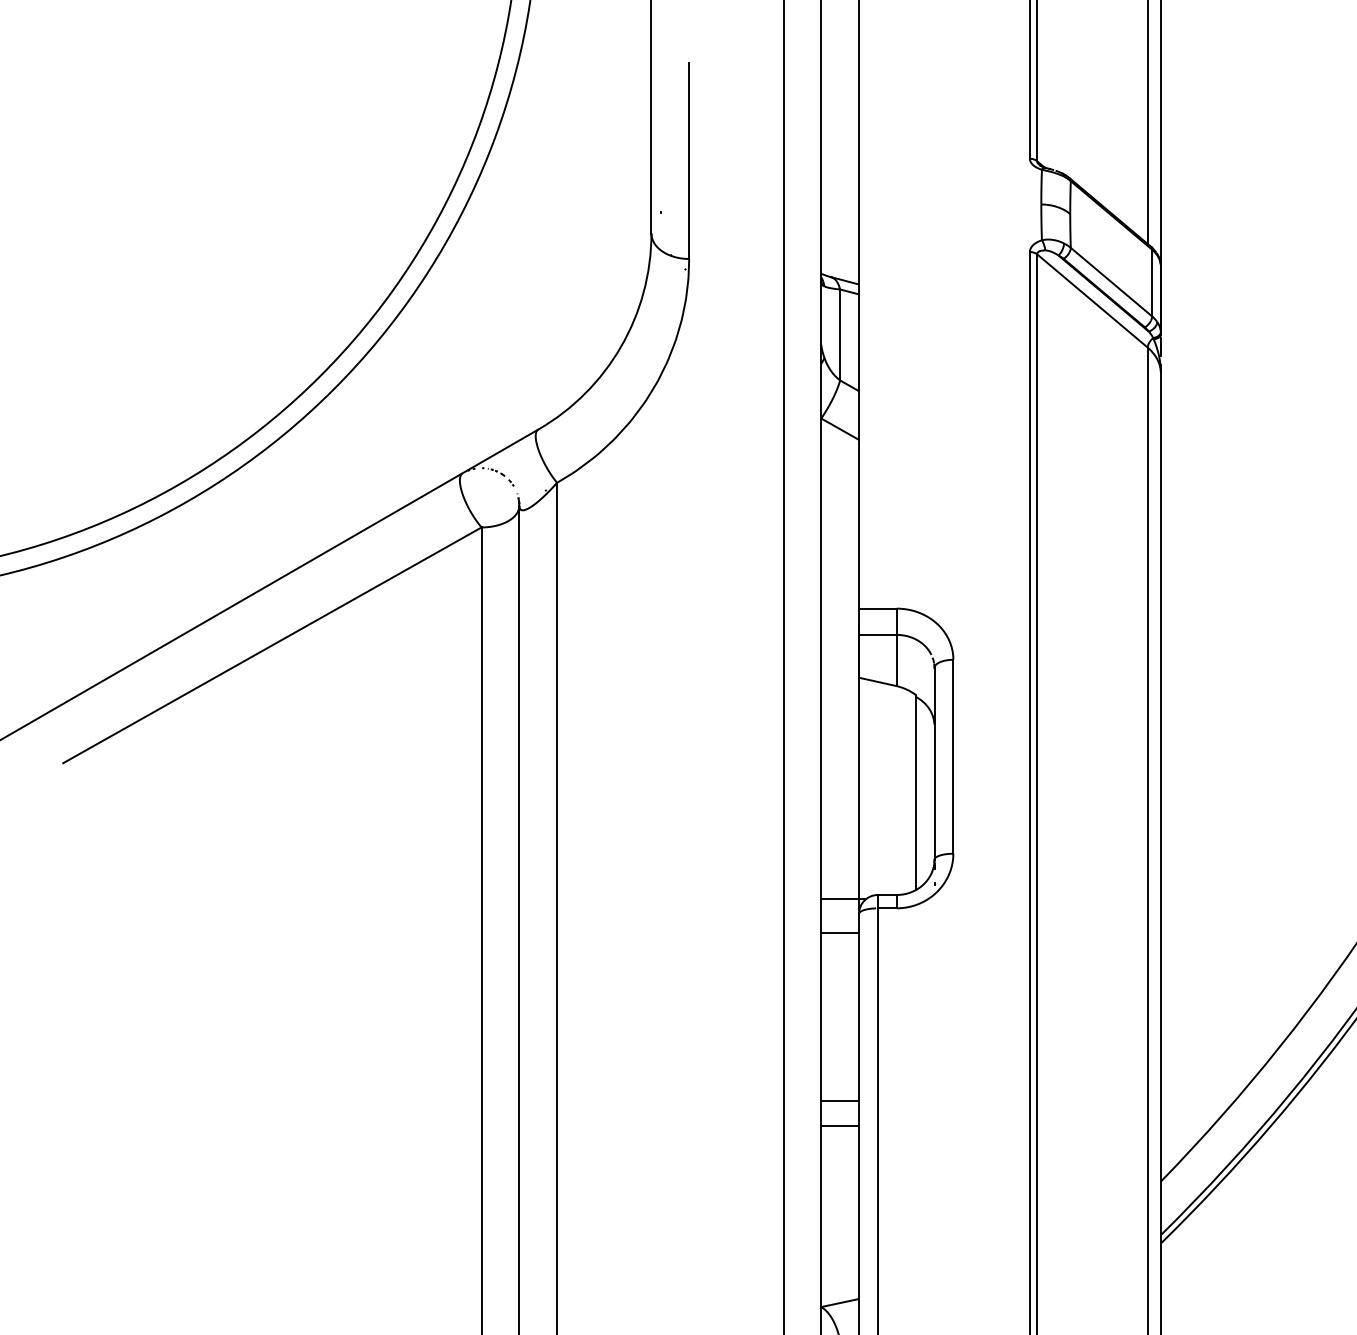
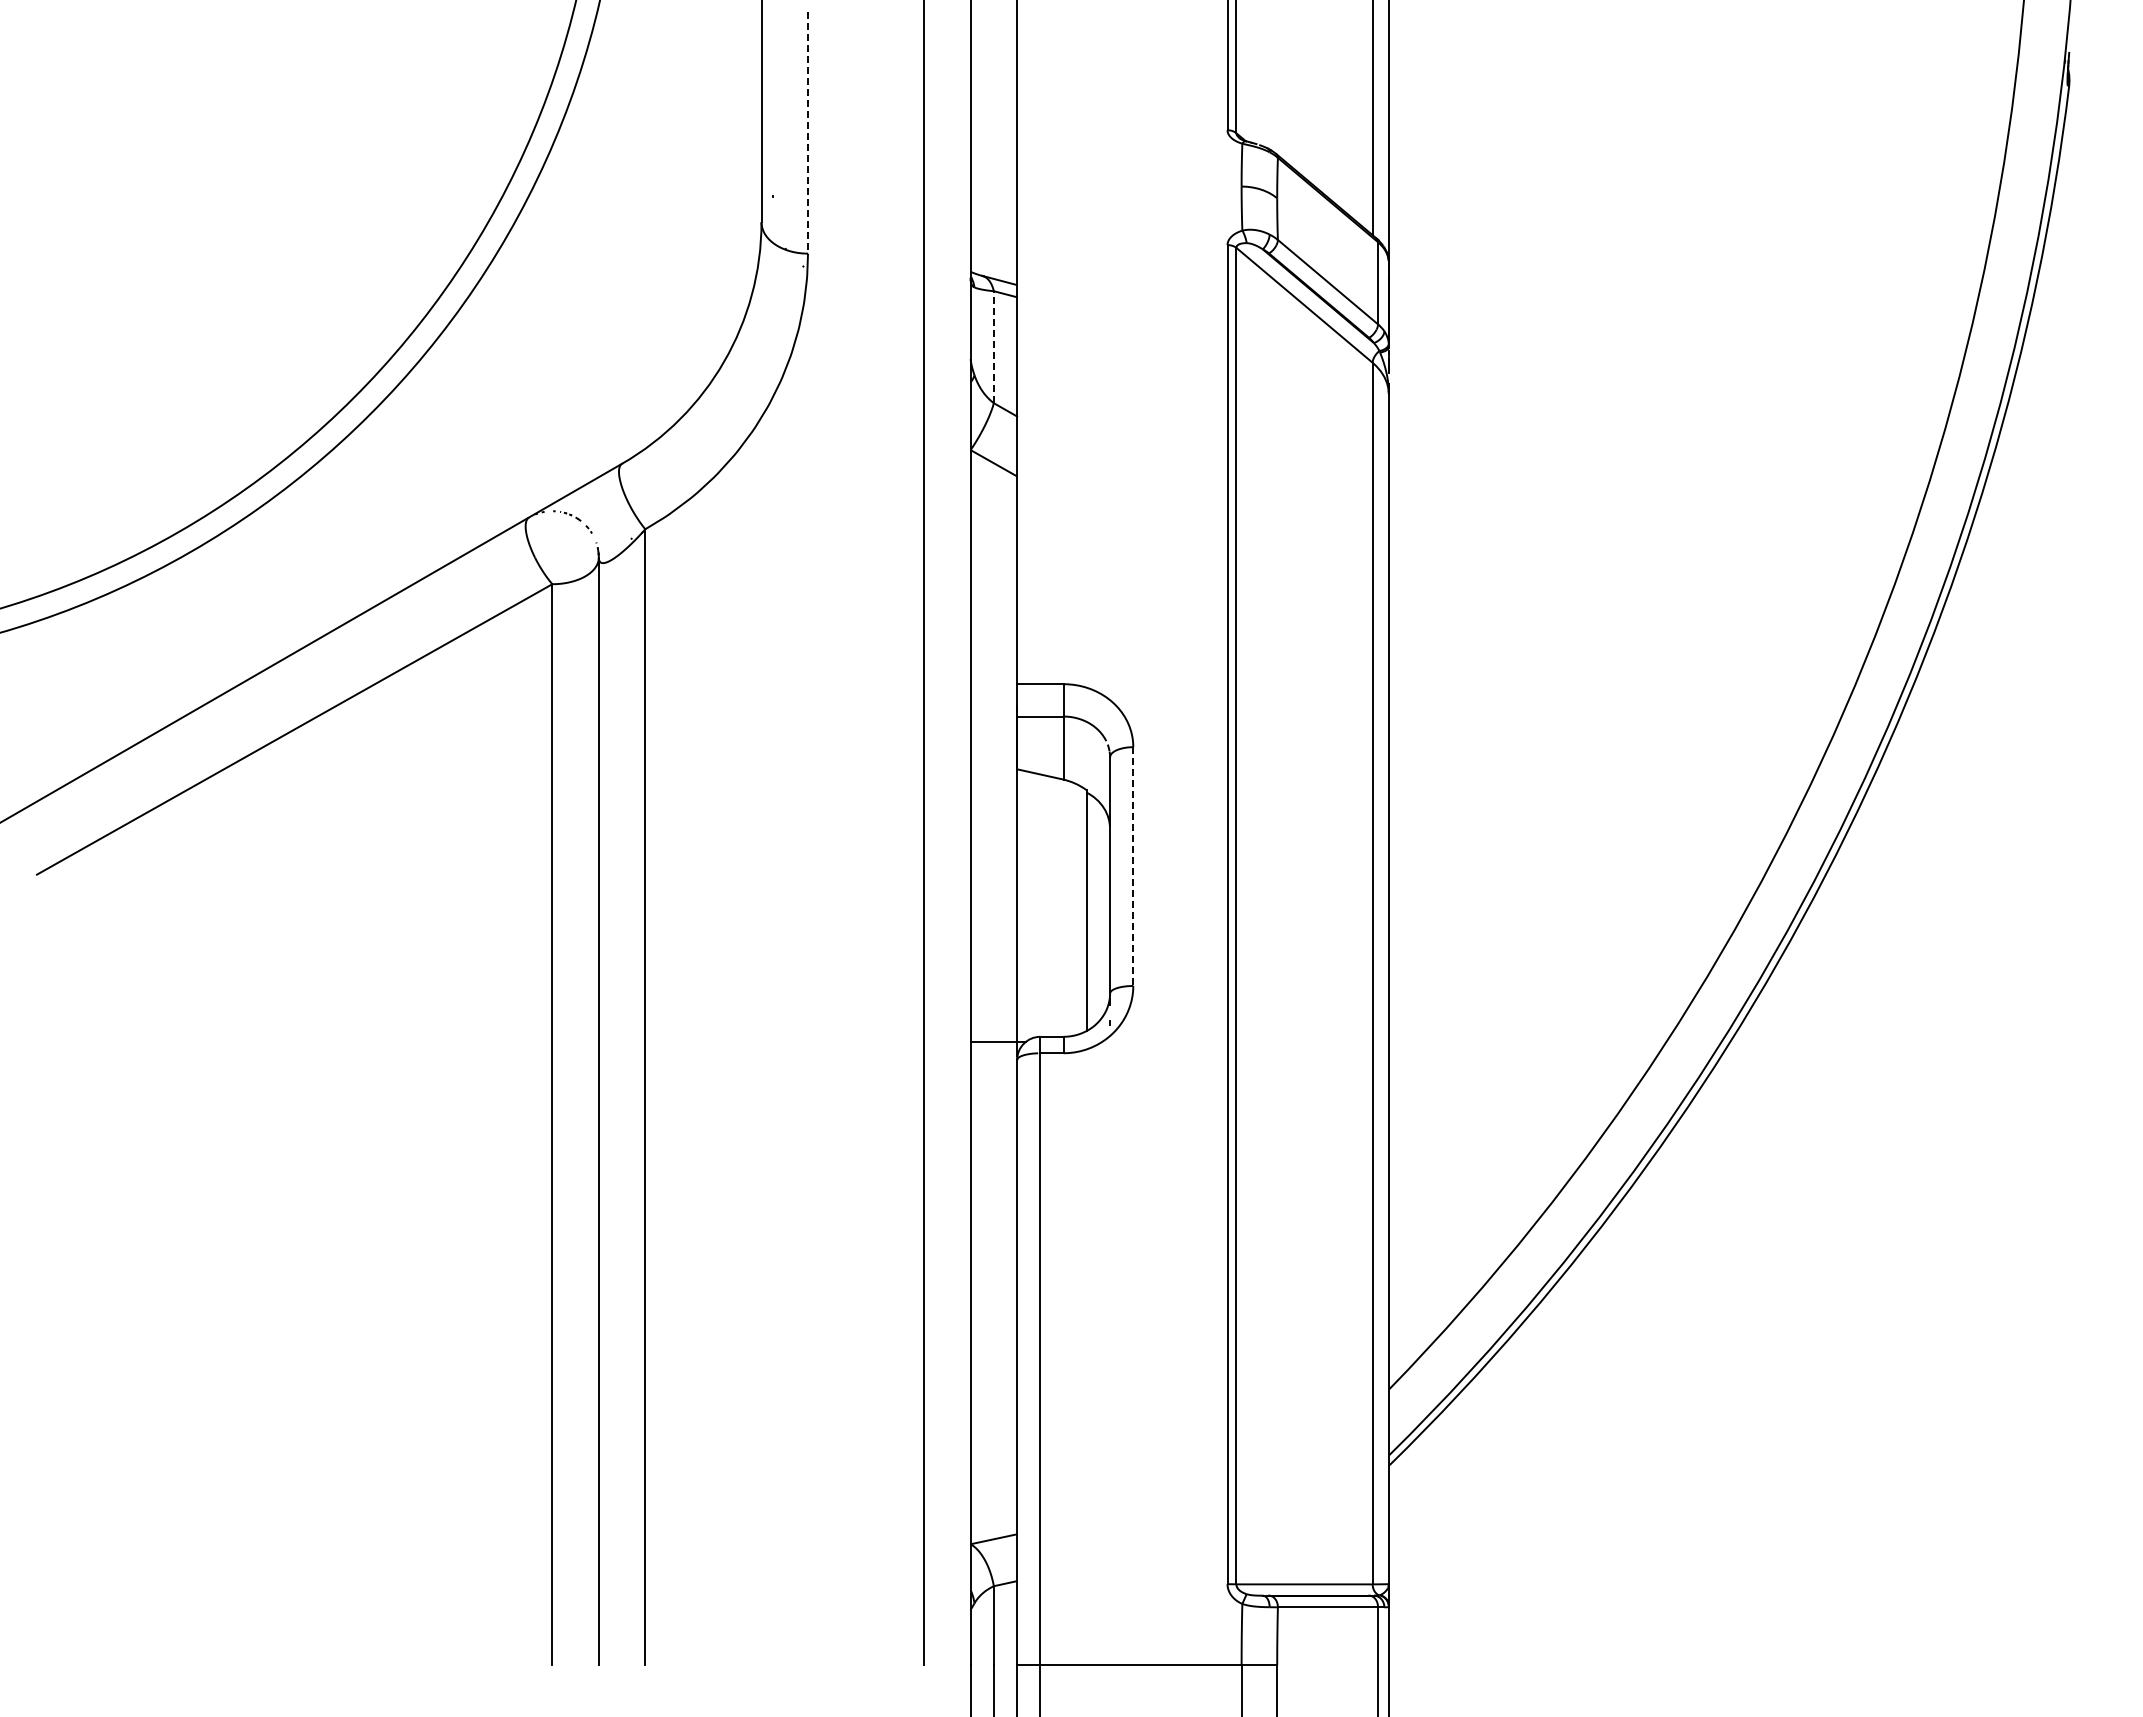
line: (688, 160) -> (807, 132), solid -> dashed
line: (839, 335) -> (993, 347), solid -> dashed
line: (953, 757) -> (1133, 867), solid -> dashed
line: (839, 932) -> (993, 1083), removed
line: (839, 1101) -> (993, 1291), removed
line: (839, 1125) -> (993, 1320), removed

